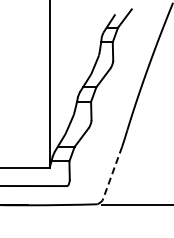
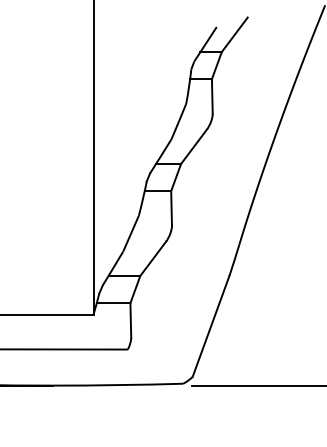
line: (112, 173) -> (211, 325), dashed -> solid

